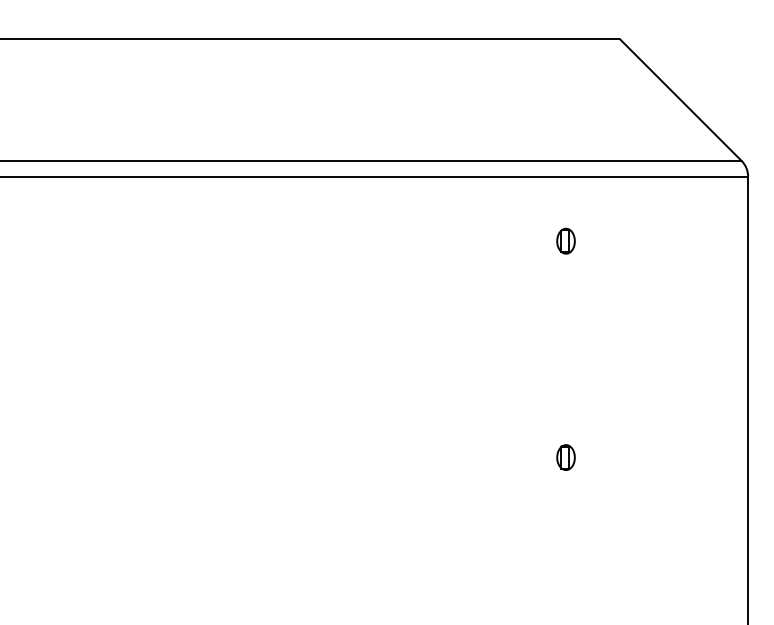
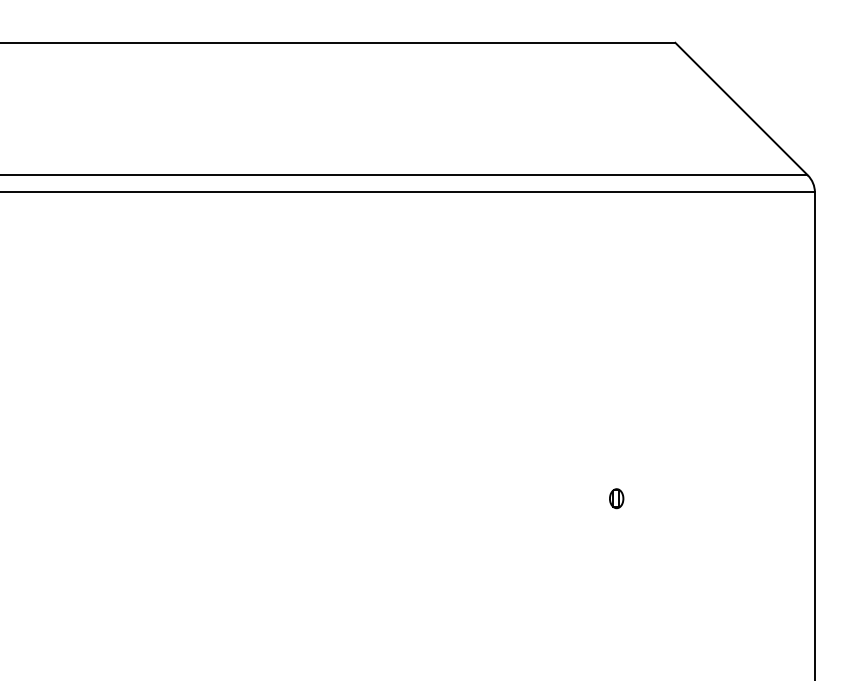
part: (565, 240) -> (616, 262), removed
part: (565, 457) -> (616, 498), size x0.7

